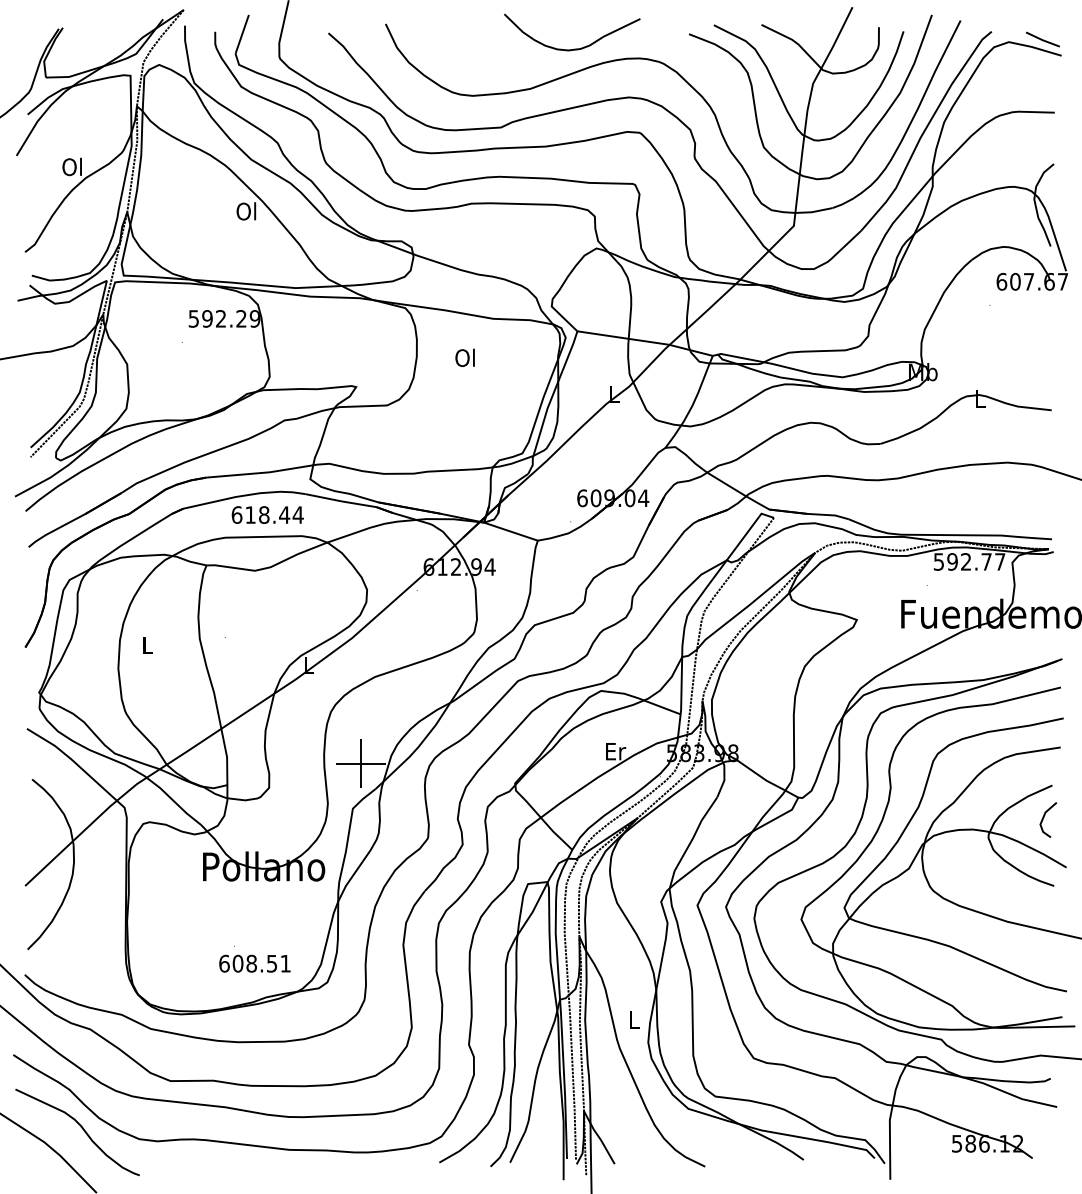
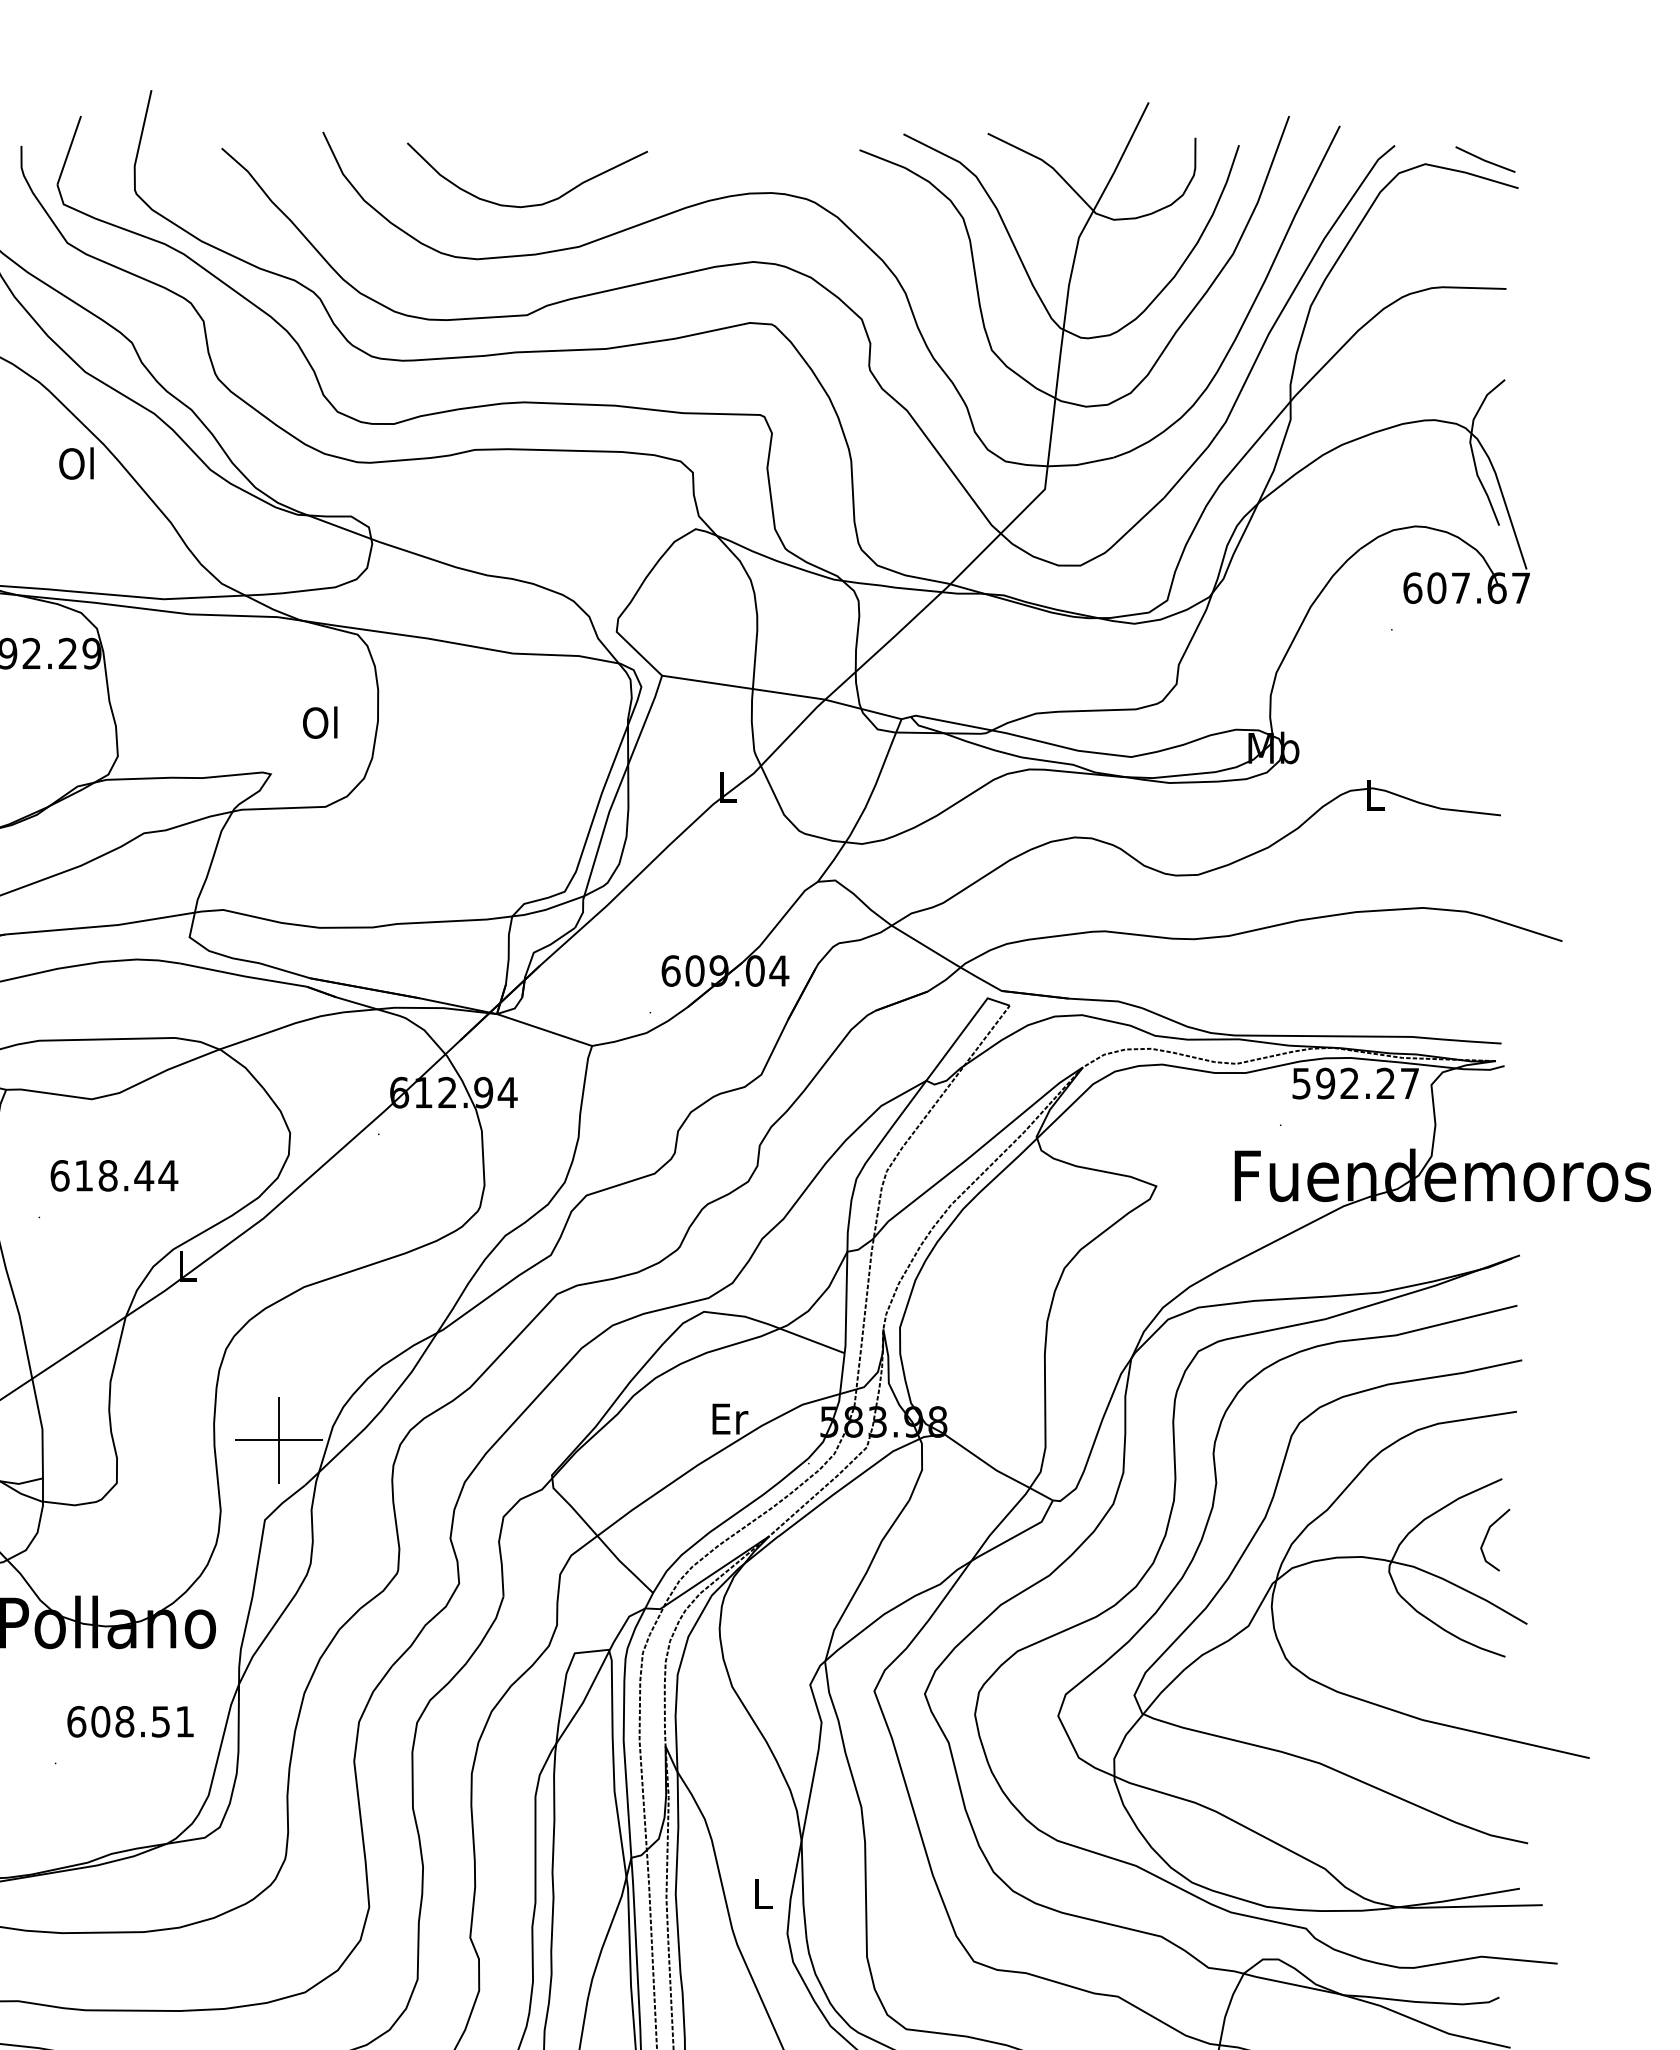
curve: (574, 48) -> (531, 203), moved
text: (464, 357) -> (319, 721), moved
text: (267, 514) -> (113, 1174), moved
text: (986, 561) -> (1385, 1082), 592.77 -> 592.27
text: (254, 963) -> (129, 1721), moved

